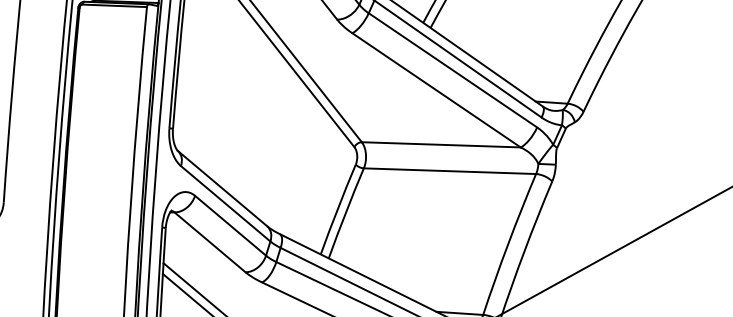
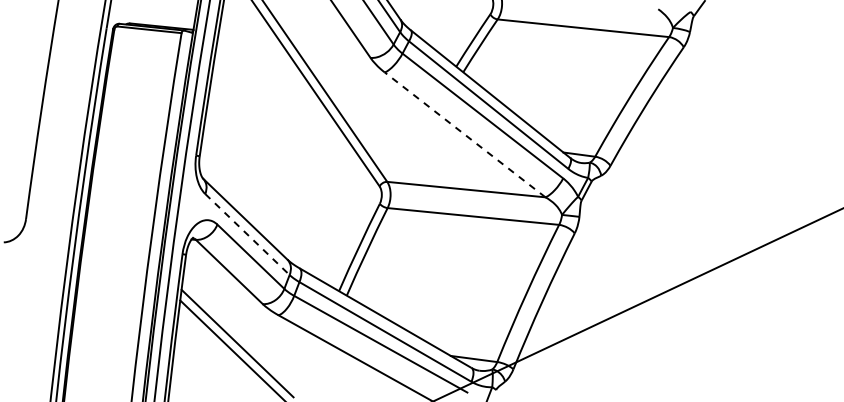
line: (436, 89) -> (465, 134), solid -> dashed
line: (225, 203) -> (247, 234), solid -> dashed

